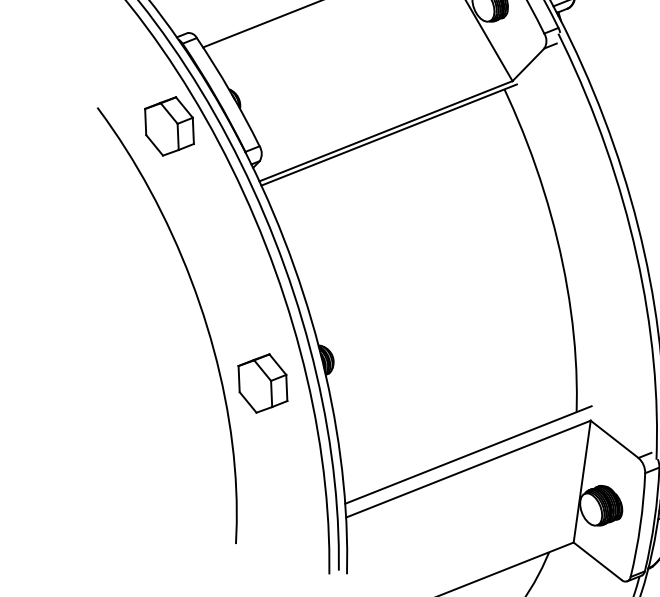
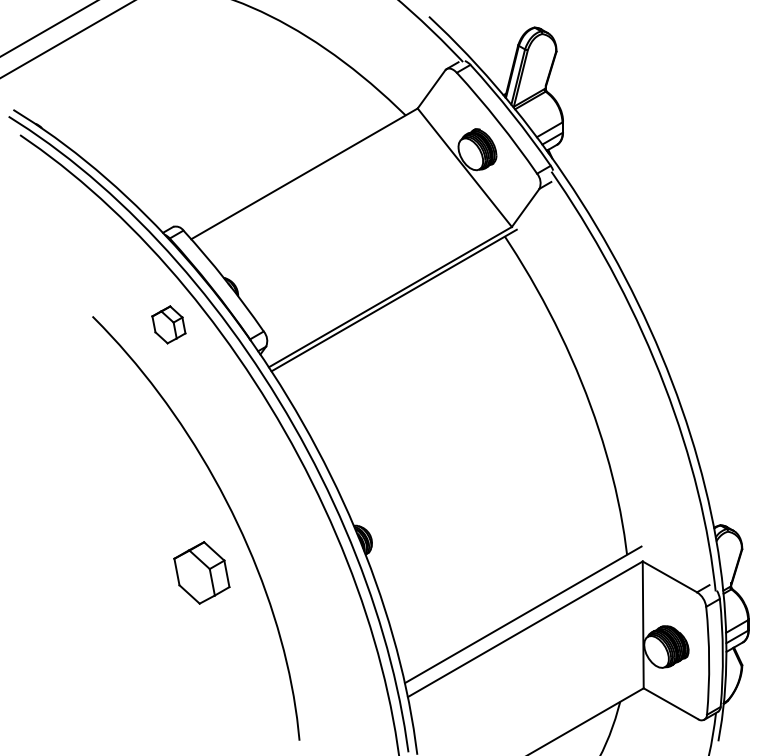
part: (169, 126) -> (168, 324), size x0.6
part: (262, 383) -> (201, 572), moved

